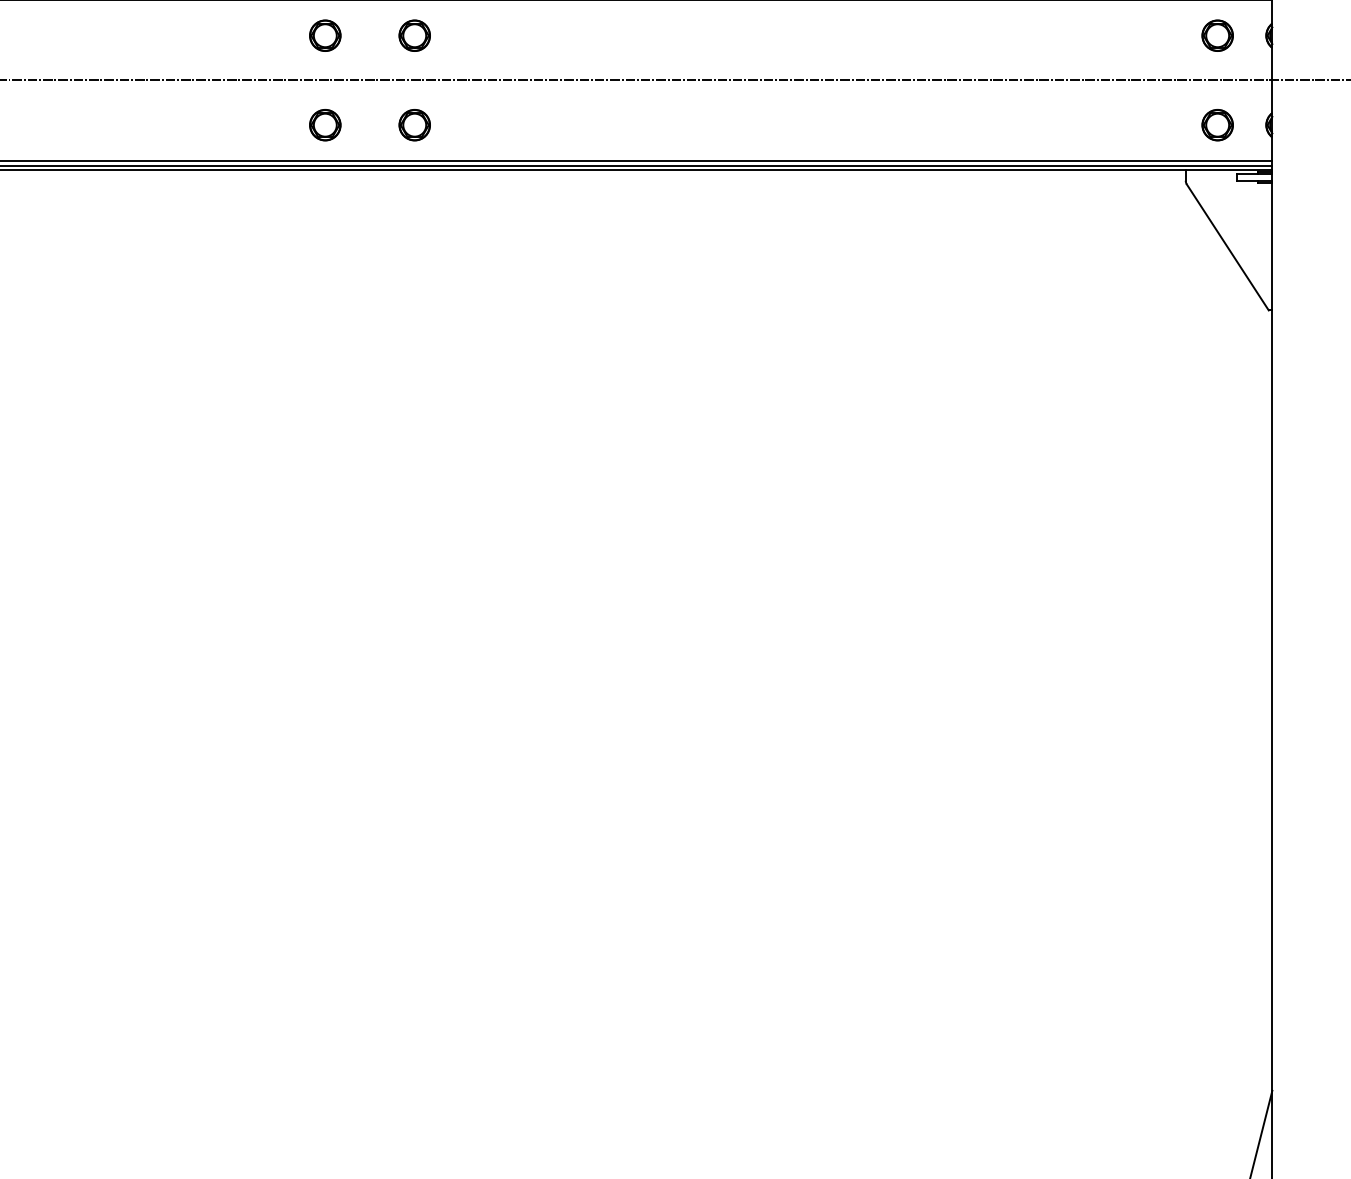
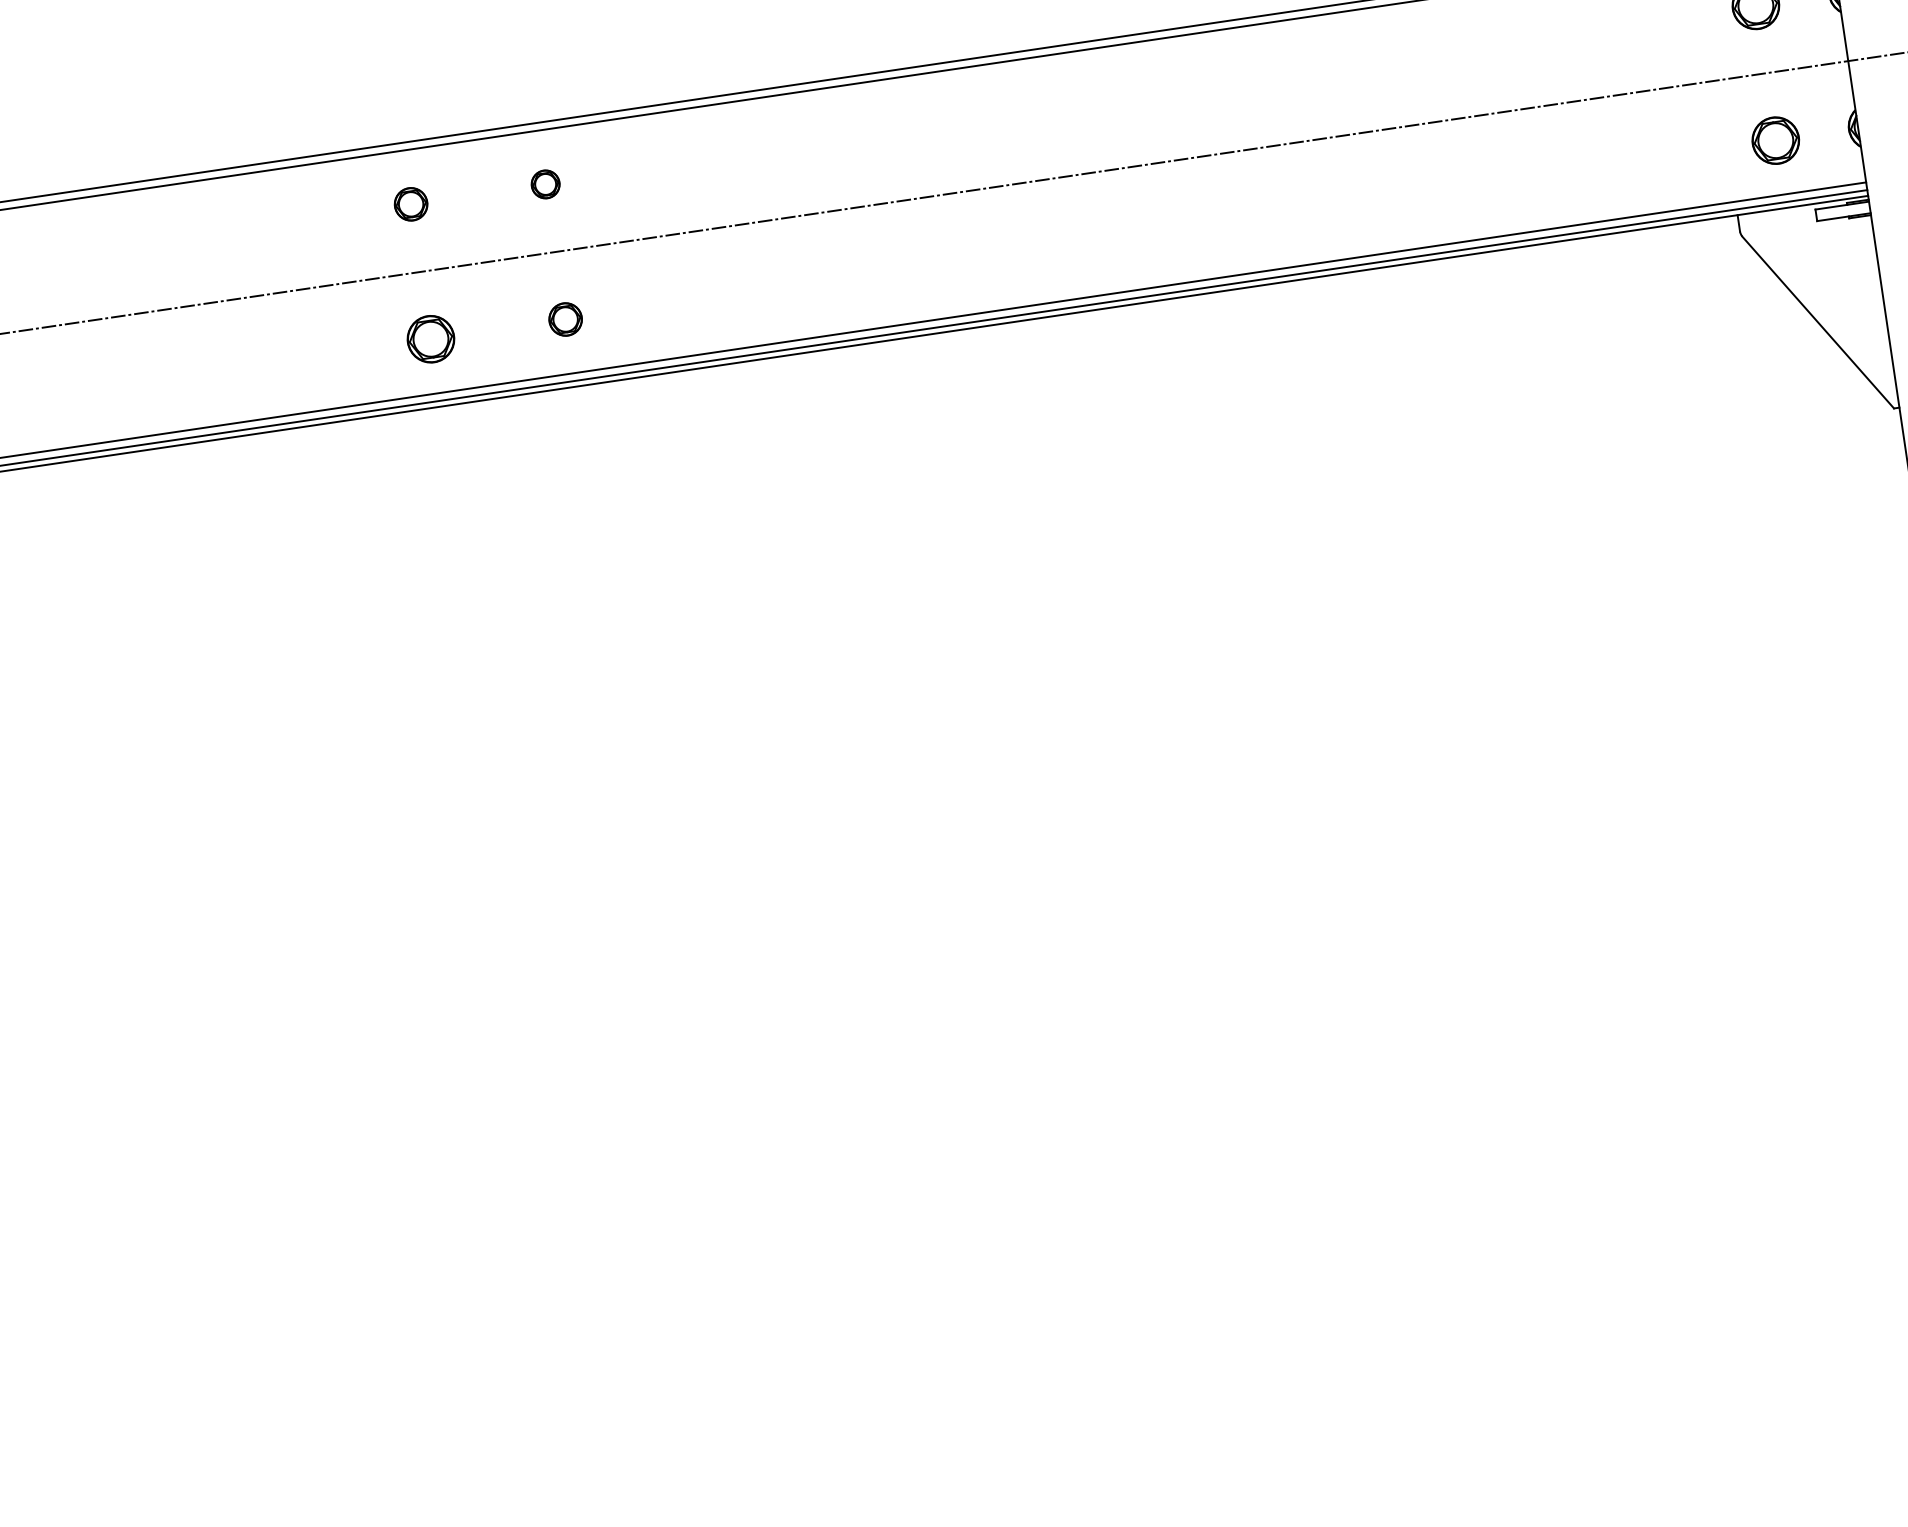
part: (325, 35) -> (411, 204), size x0.7
part: (414, 35) -> (545, 184), size x0.6
part: (414, 125) -> (565, 319), size x0.7

